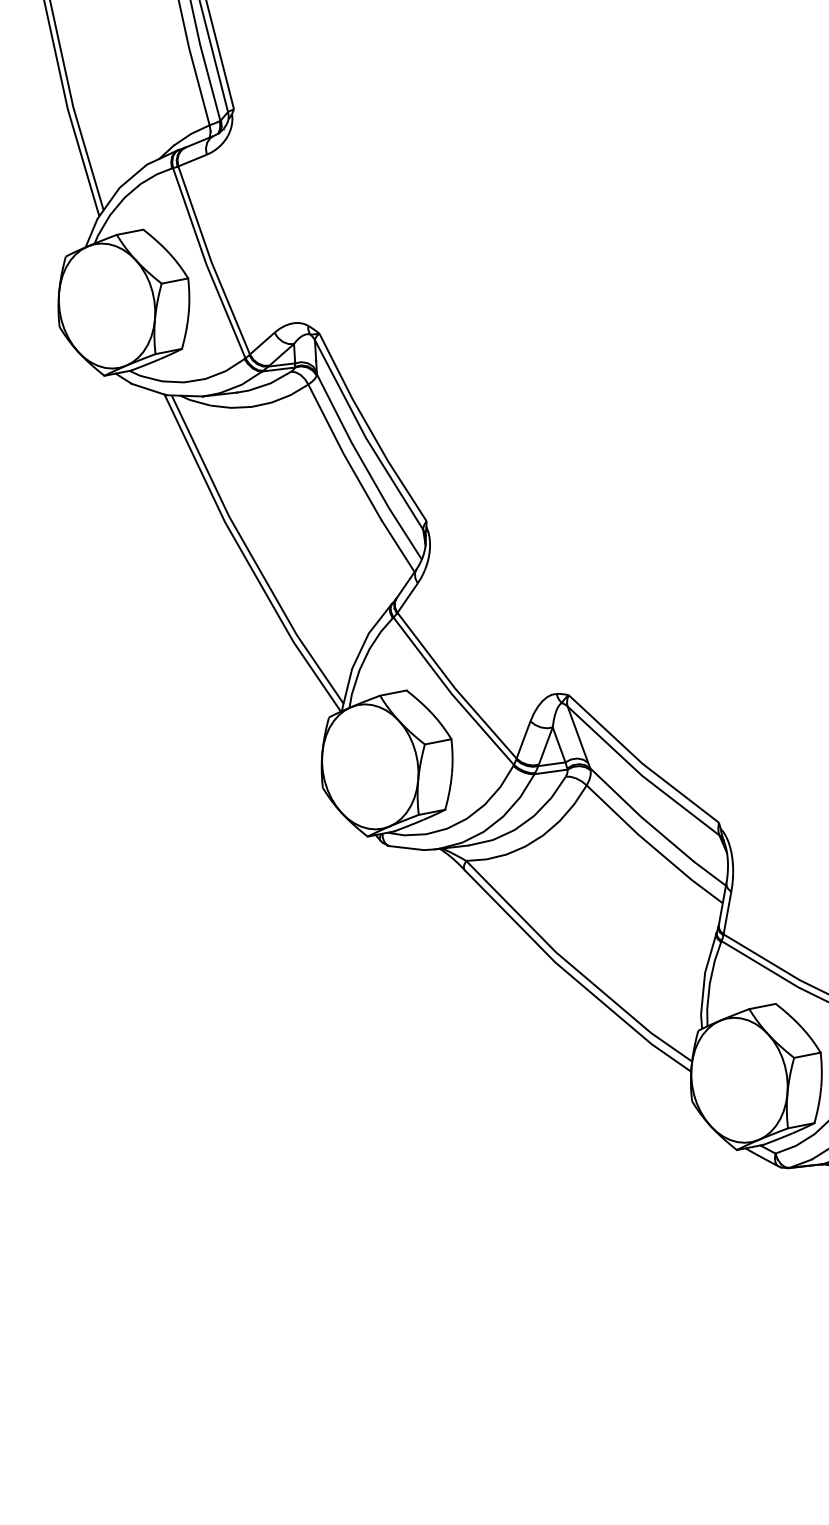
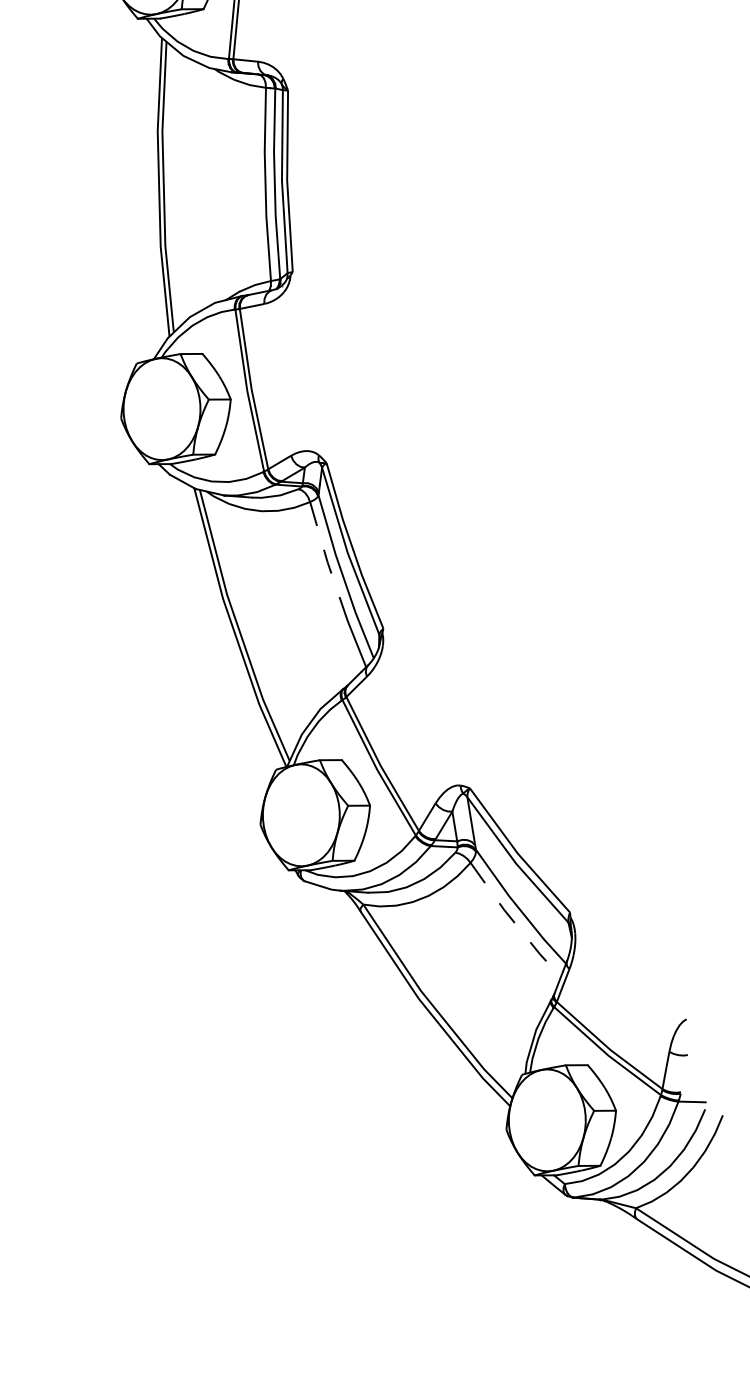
line: (343, 453) -> (327, 562), solid -> dashed
line: (653, 847) -> (514, 922), solid -> dashed

